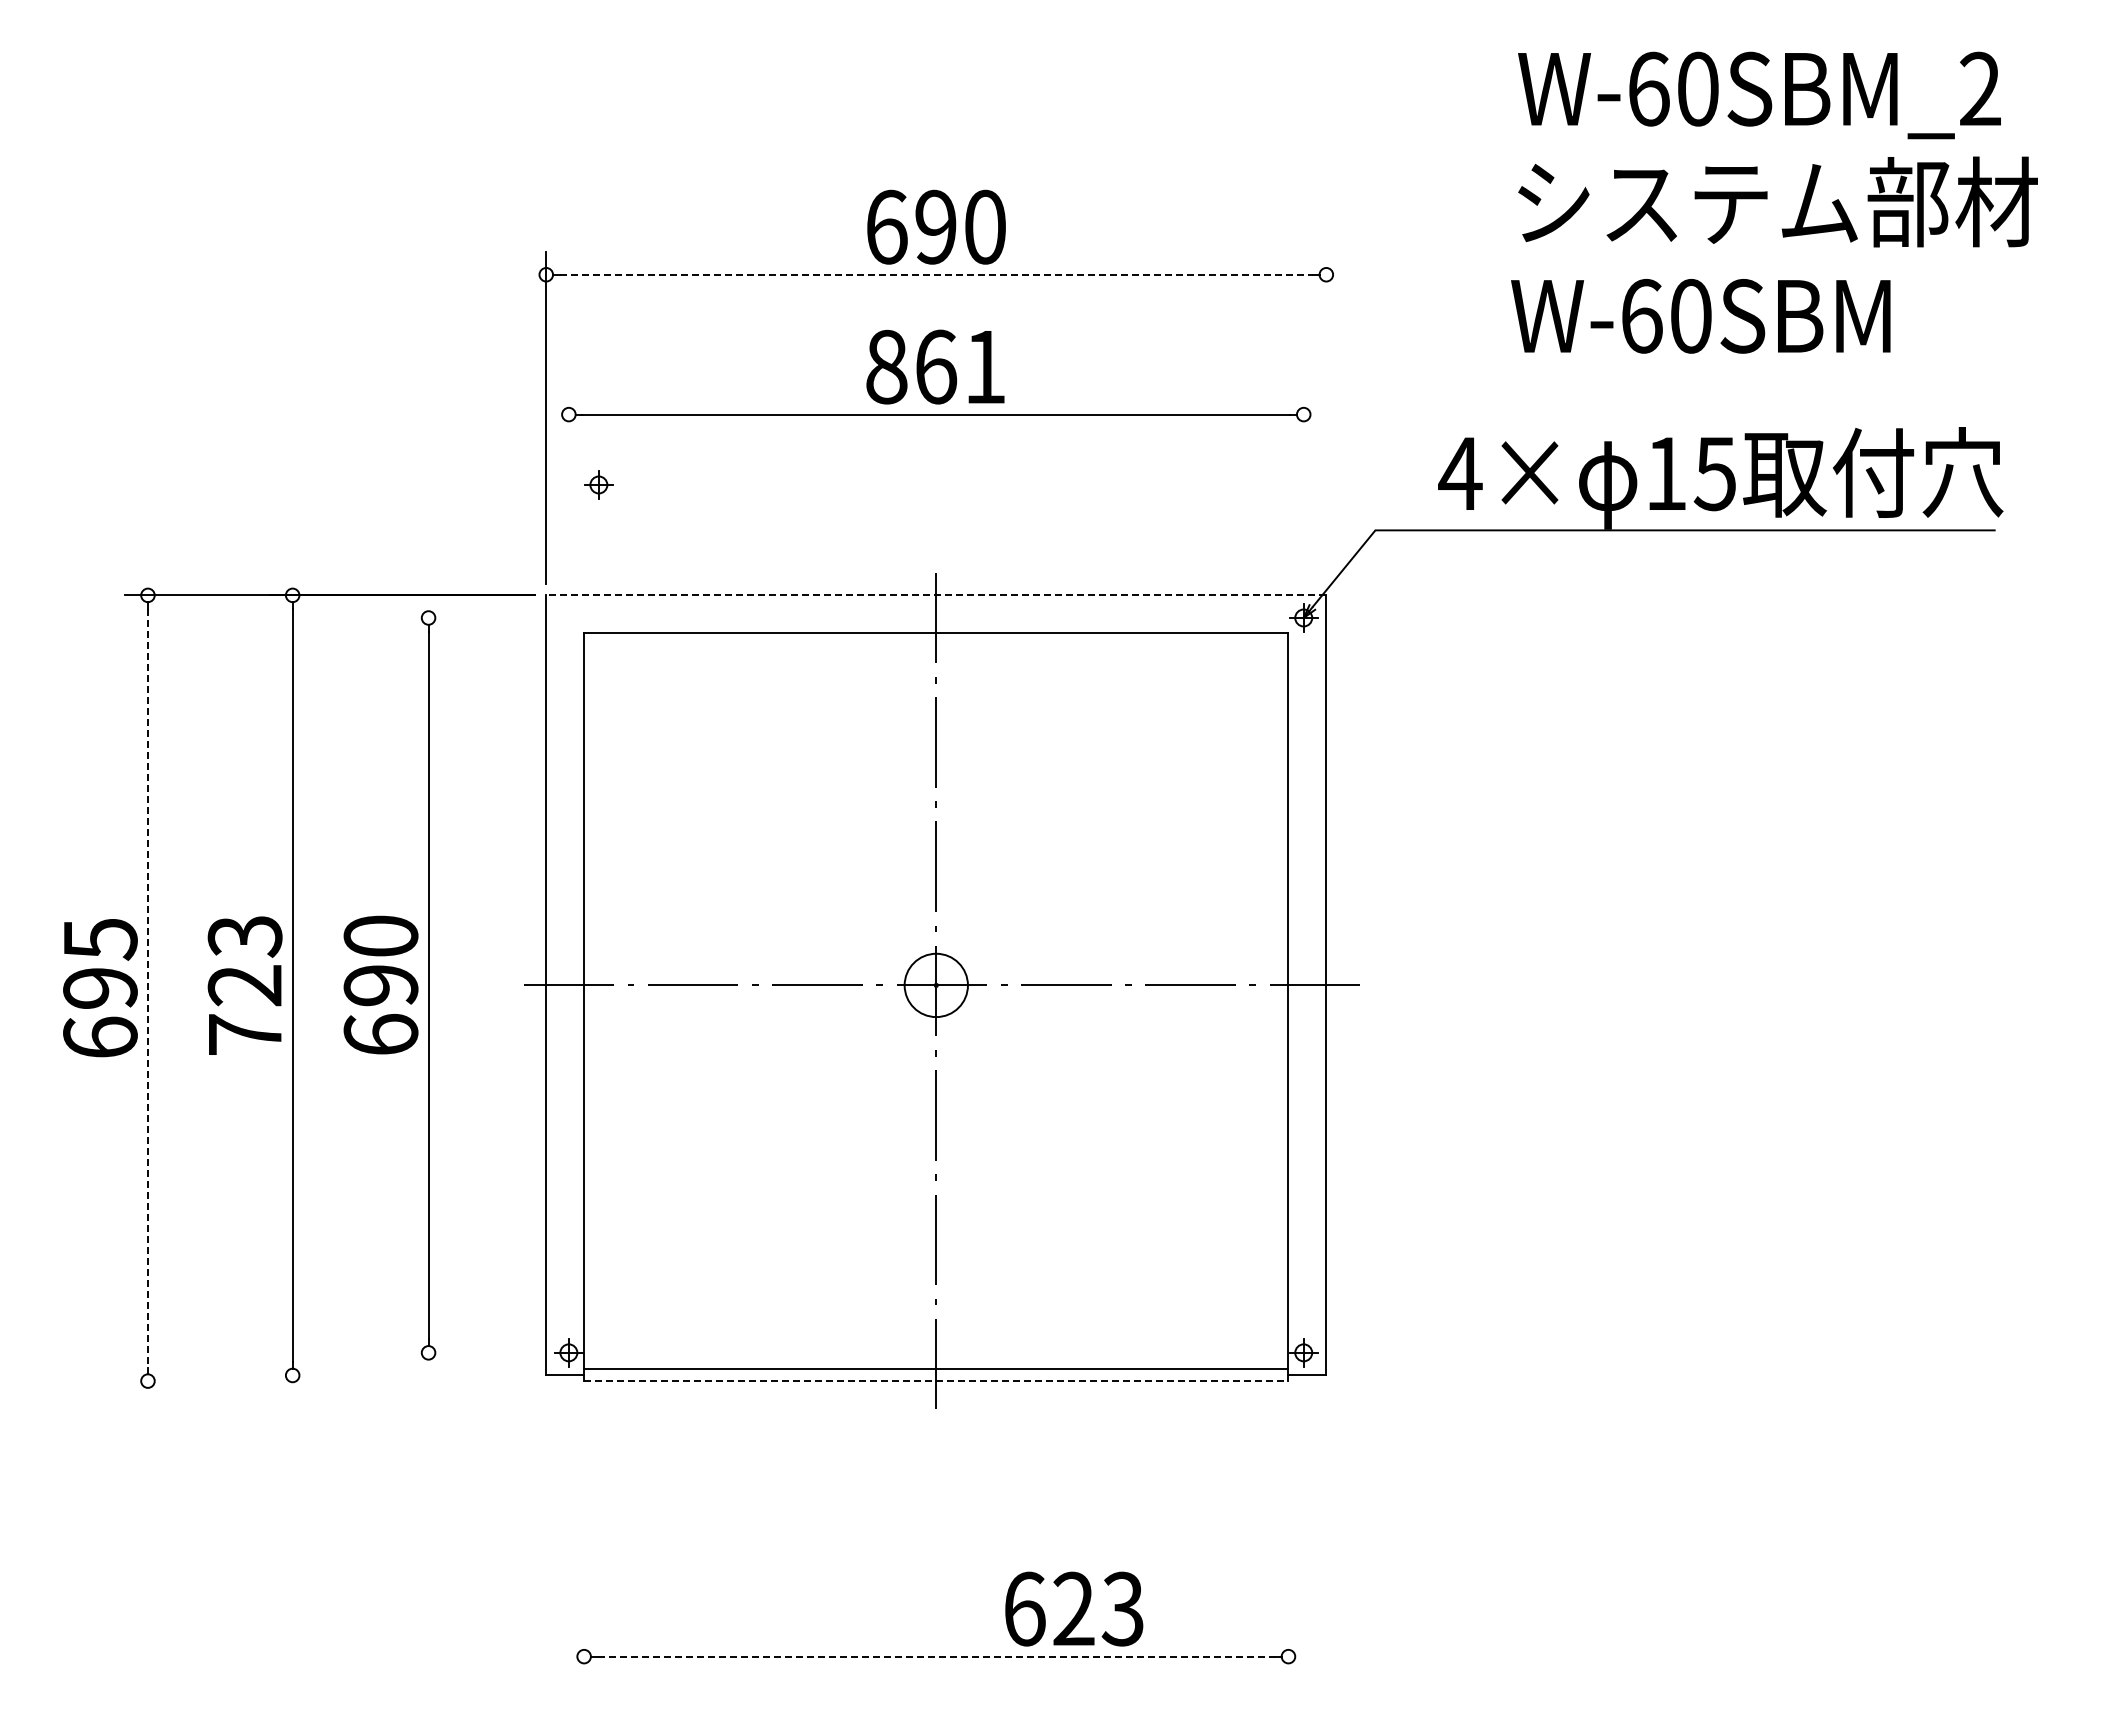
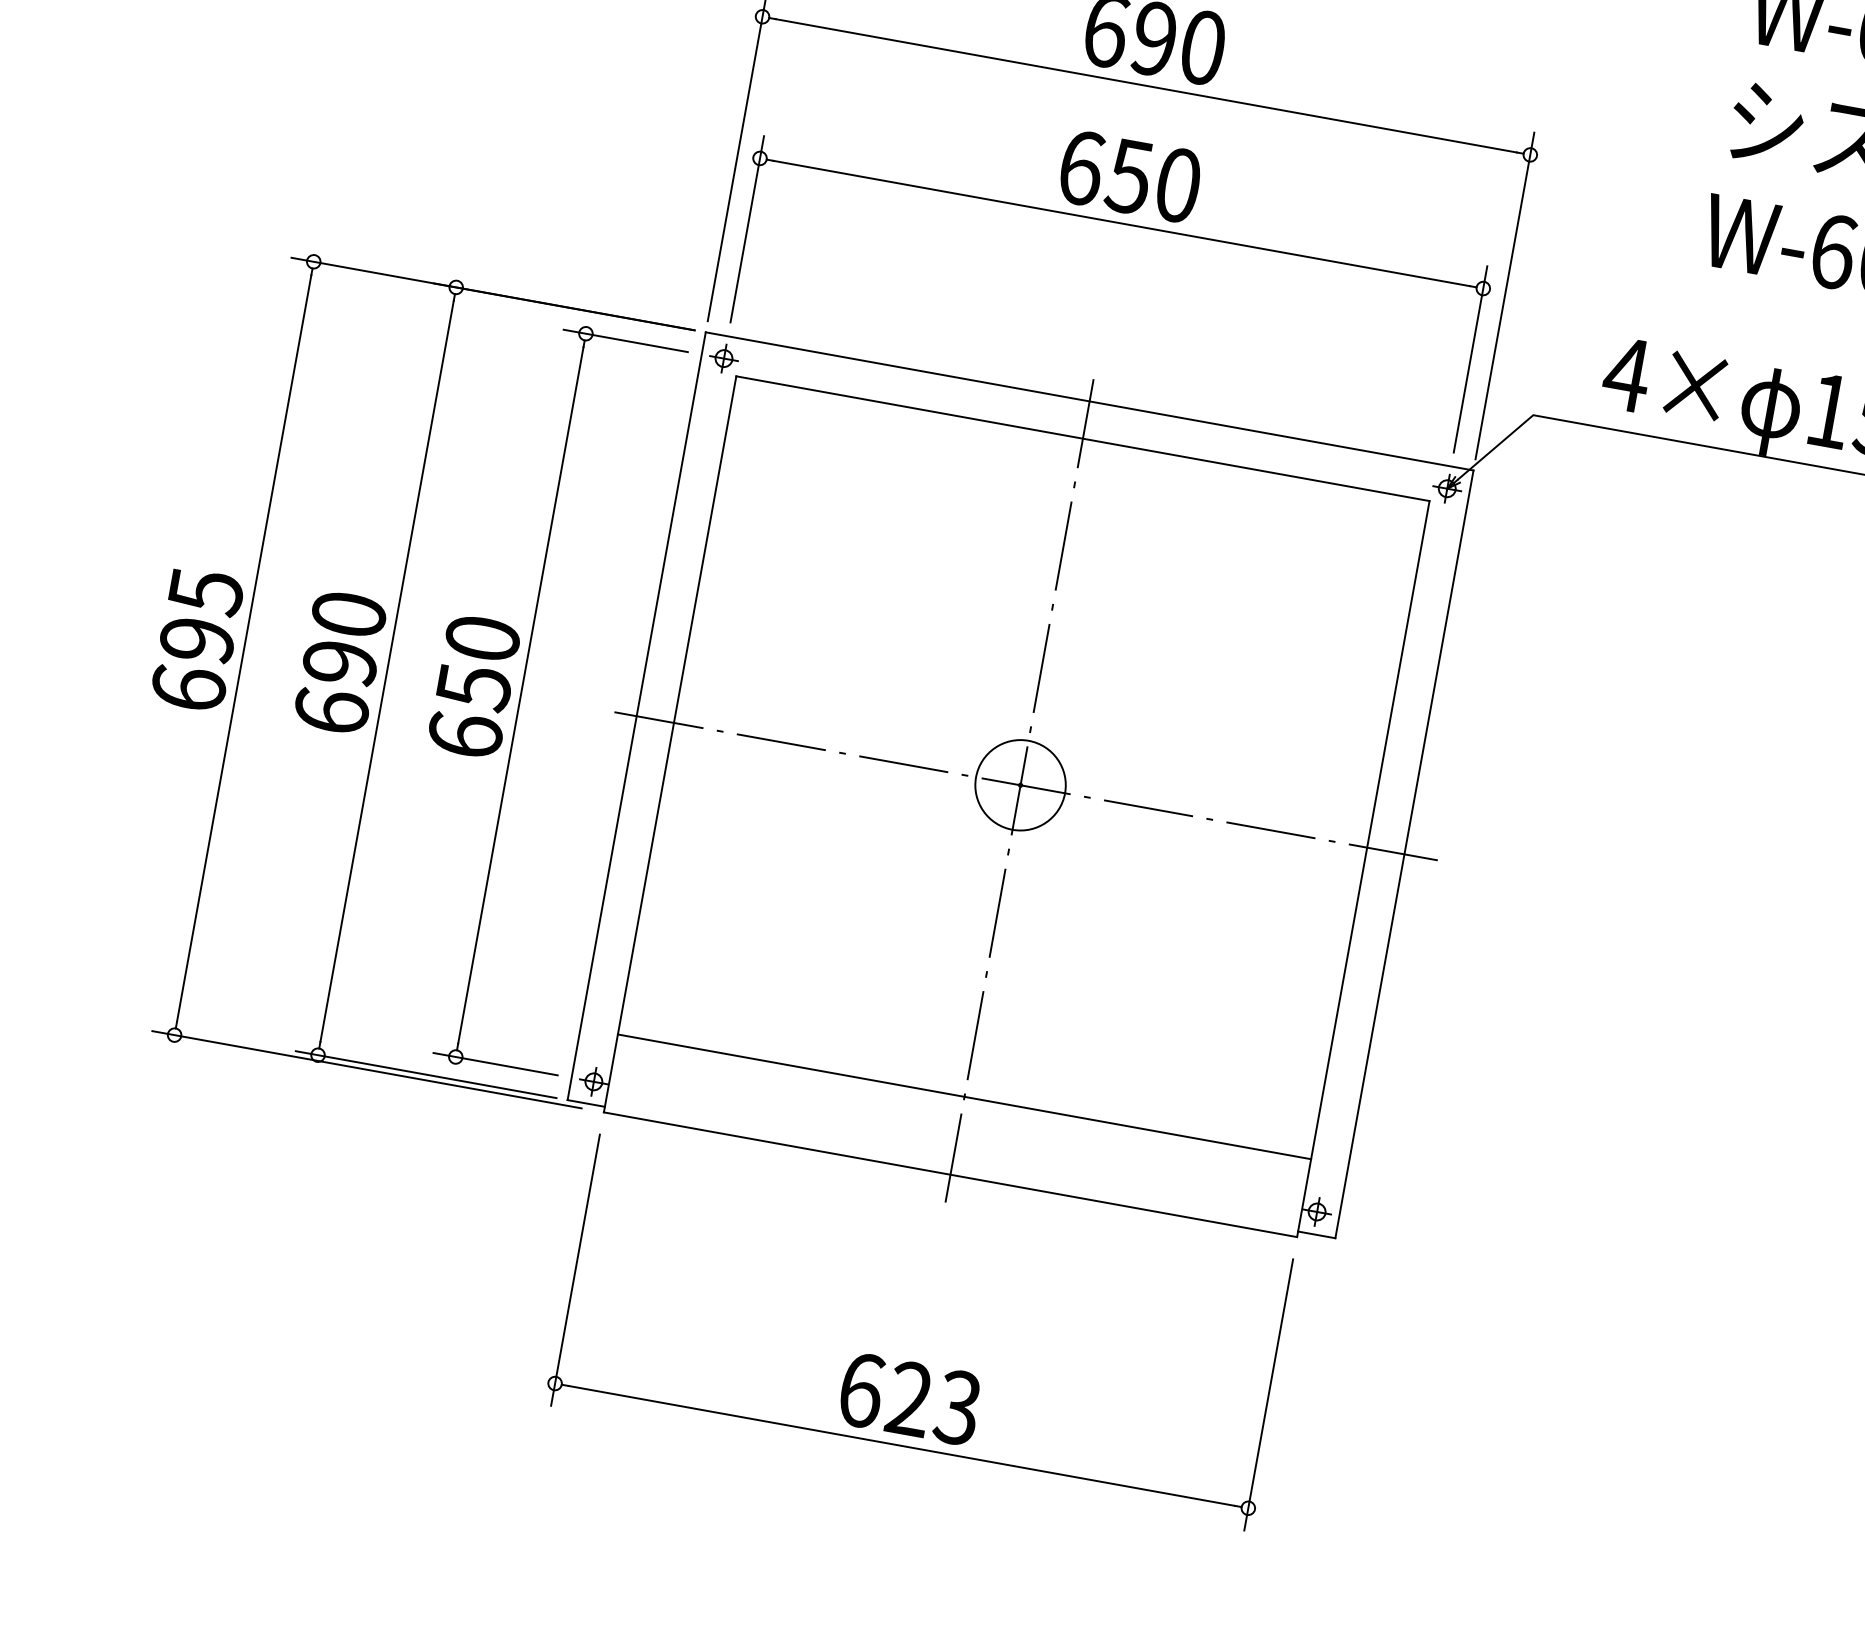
line: (936, 274) -> (1146, 85), dashed -> solid
text: (935, 366) -> (1129, 176), 861 -> 650
line: (1326, 418) -> (1504, 296), added
part: (598, 484) -> (723, 358), moved
line: (568, 486) -> (746, 229), added
line: (1303, 486) -> (1470, 359), added
line: (935, 595) -> (1088, 401), dashed -> solid
line: (468, 617) -> (625, 340), added
text: (244, 984) -> (339, 661), 723 -> 690
circle: (936, 985) -> (1020, 785), size x1.43
text: (380, 986) -> (473, 687), 690 -> 650
line: (147, 988) -> (243, 648), dashed -> solid
line: (468, 1352) -> (495, 1063), added
line: (936, 1368) -> (964, 1096), moved
line: (402, 1375) -> (426, 1074), added
line: (343, 1381) -> (366, 1070), added
line: (936, 1381) -> (950, 1175), dashed -> solid
line: (584, 1541) -> (575, 1270), added
line: (1288, 1541) -> (1268, 1394), added
text: (1074, 1608) -> (910, 1398), moved
line: (936, 1656) -> (901, 1445), dashed -> solid

